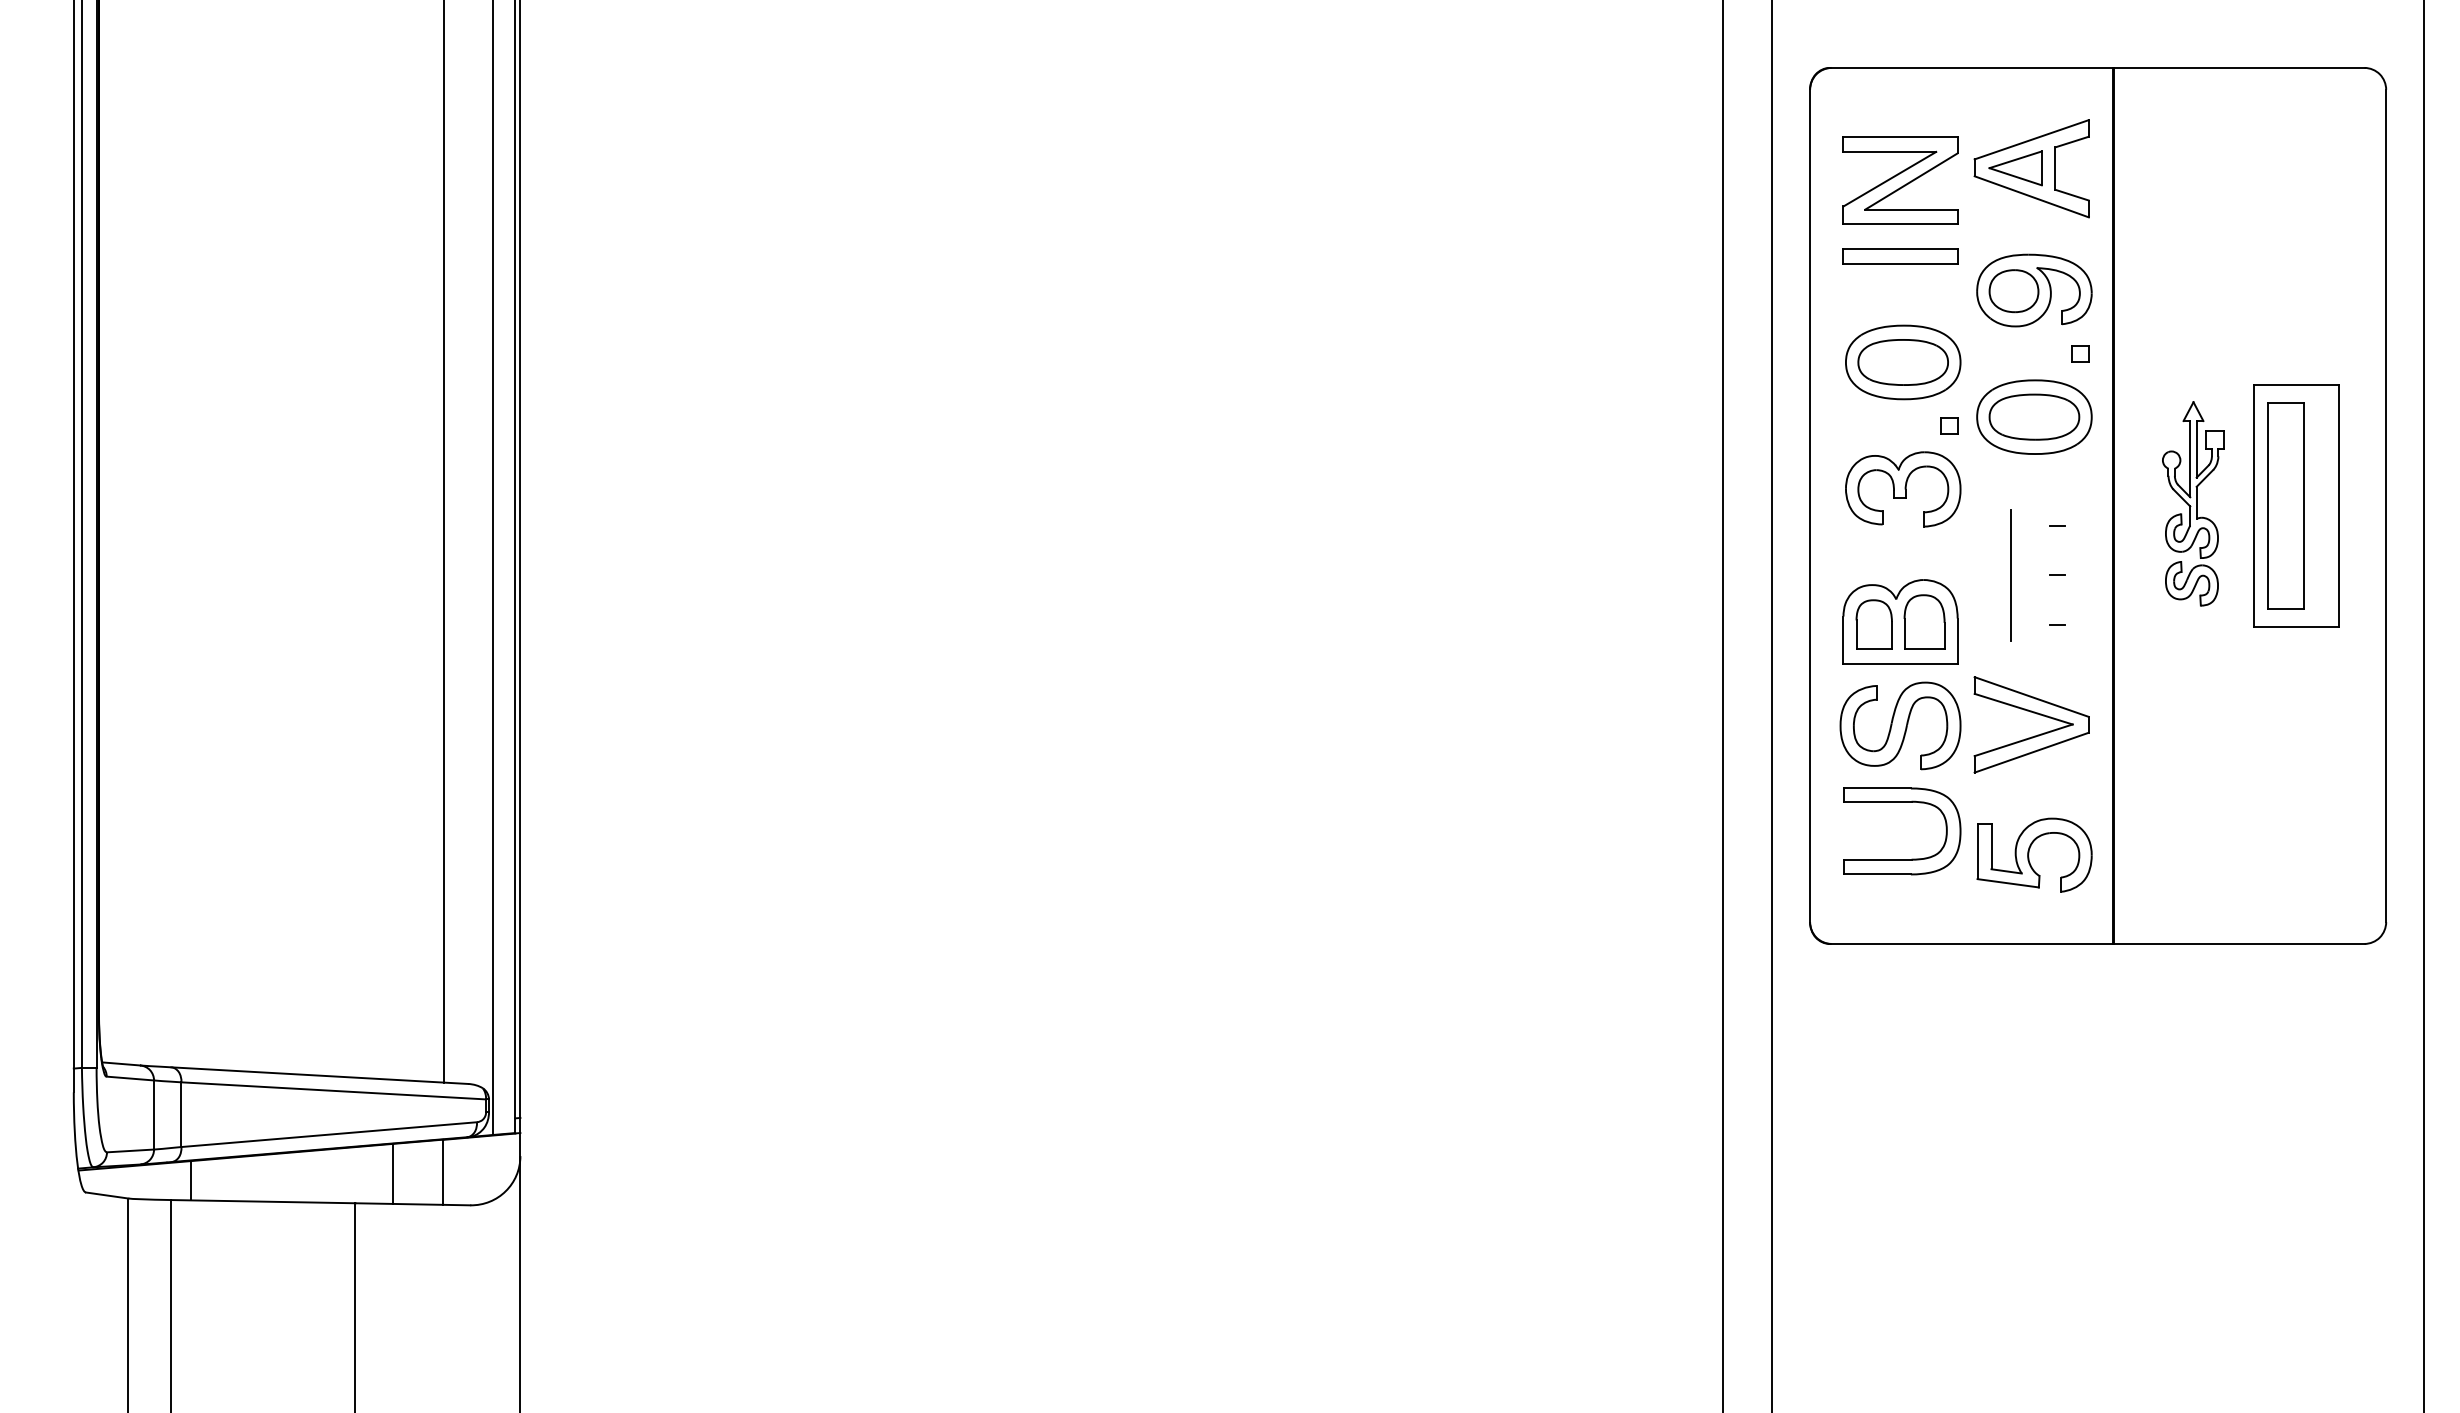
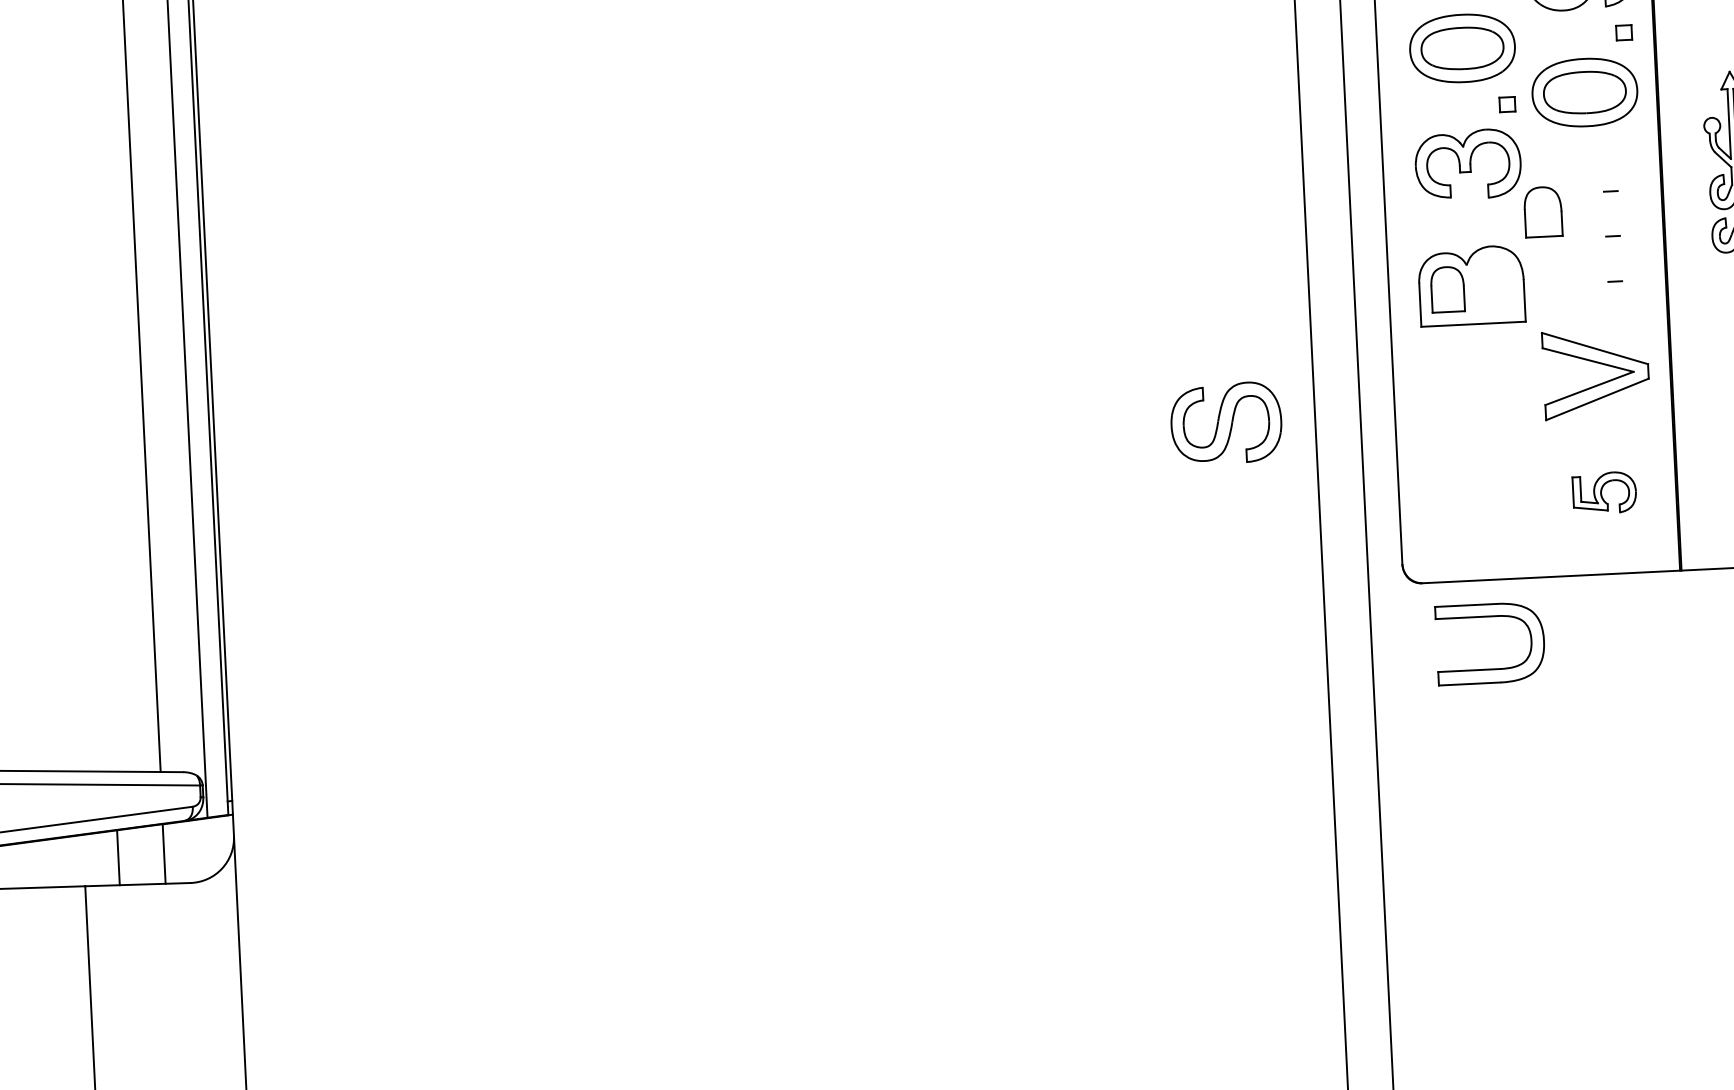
line: (2010, 575) -> (1570, 238), removed
part: (1924, 621) -> (1543, 211), moved
part: (1900, 725) -> (1226, 422), moved
part: (2034, 854) -> (1604, 492), size x0.6
part: (1902, 859) -> (1492, 669), moved

